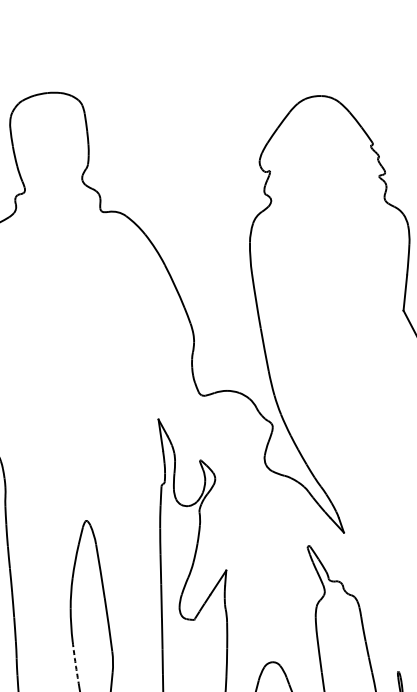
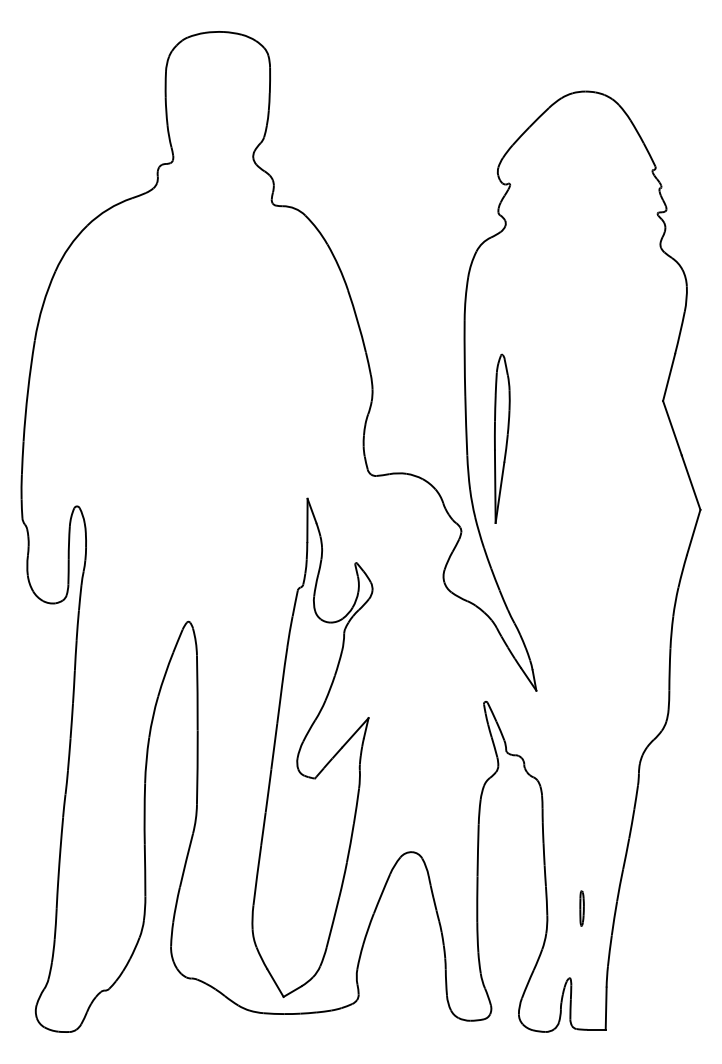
part: (292, 355) -> (502, 438), added
arc: (75, 664) -> (144, 814), dashed -> solid

